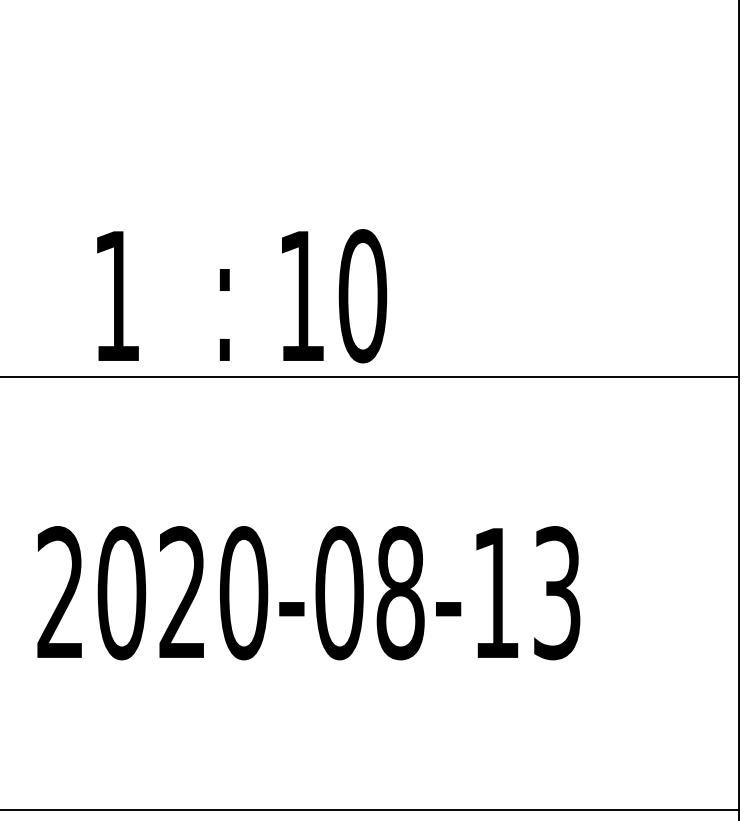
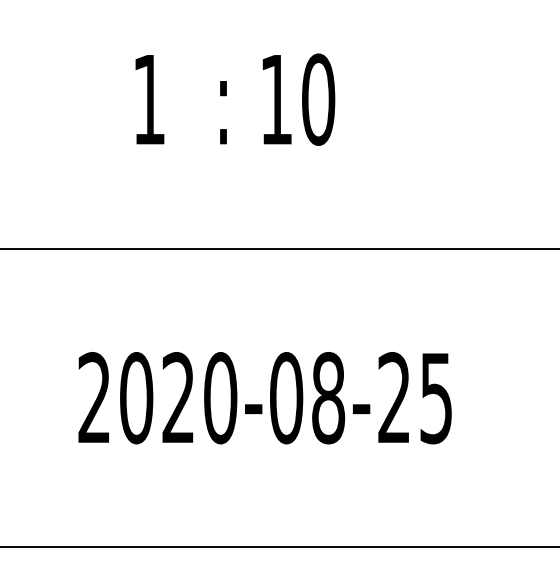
text: (242, 295) -> (235, 99), moved
text: (526, 593) -> (415, 398), 2020-08-13 -> 2020-08-25

